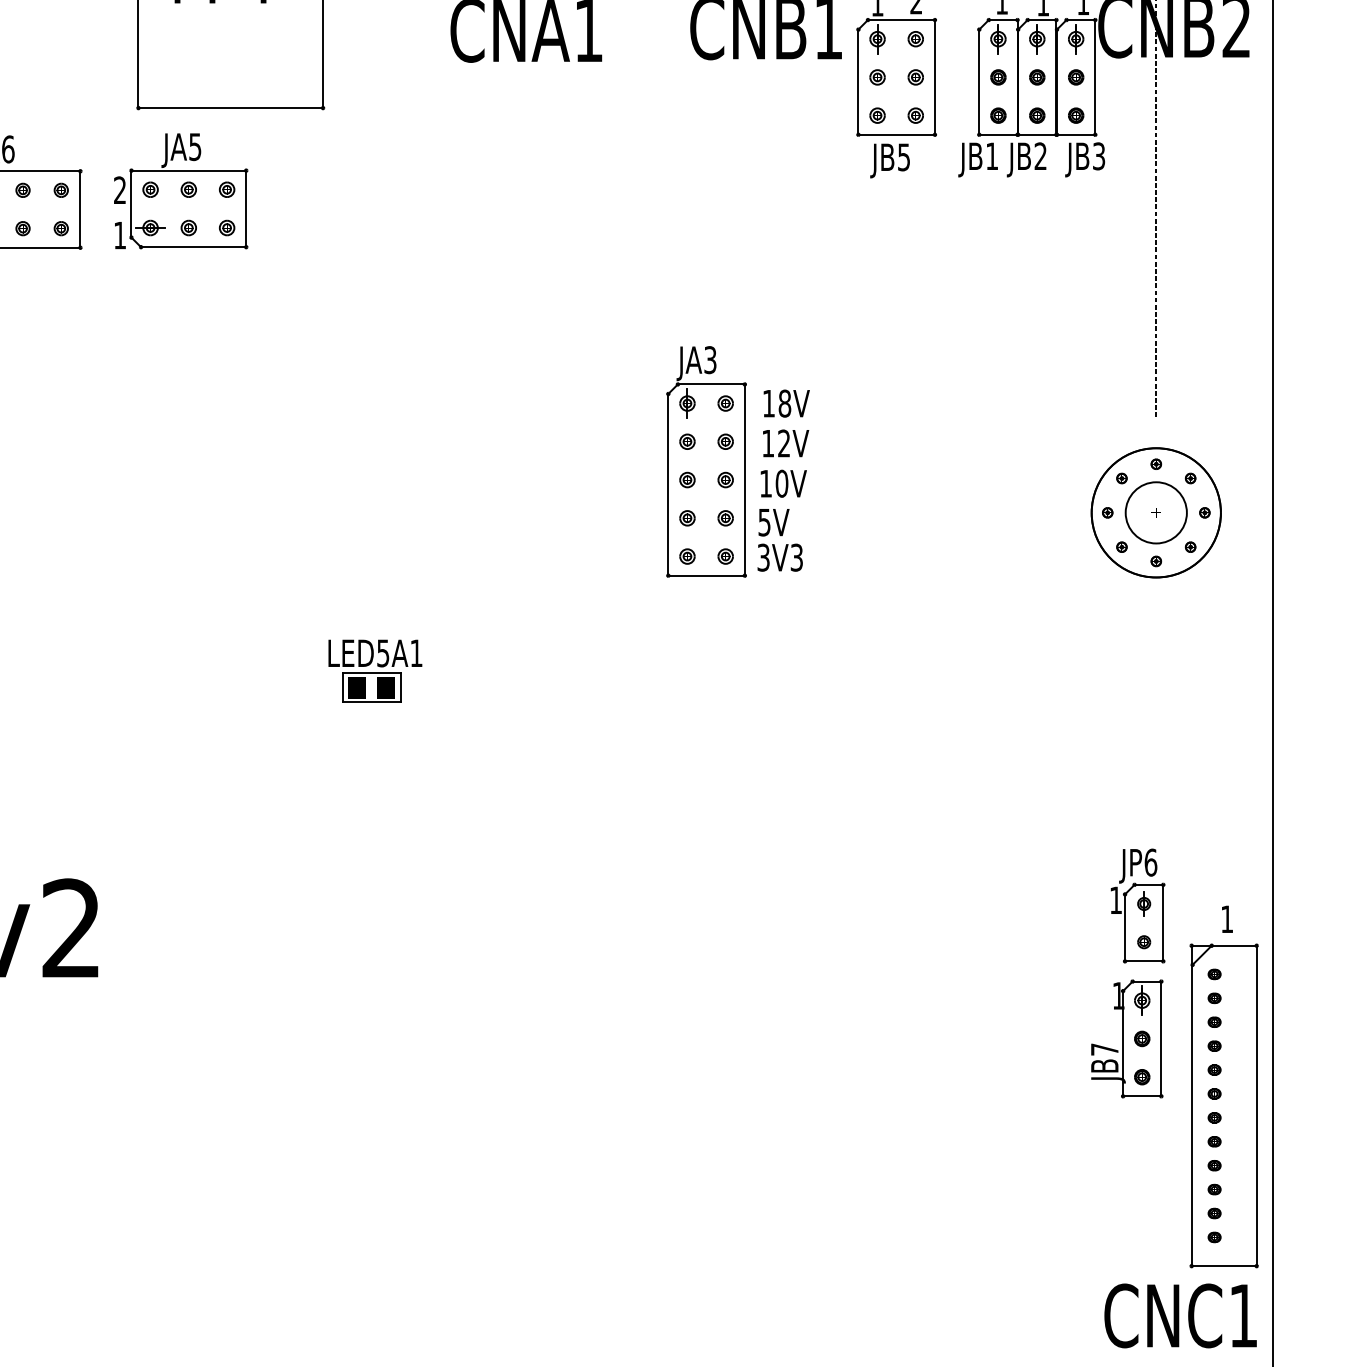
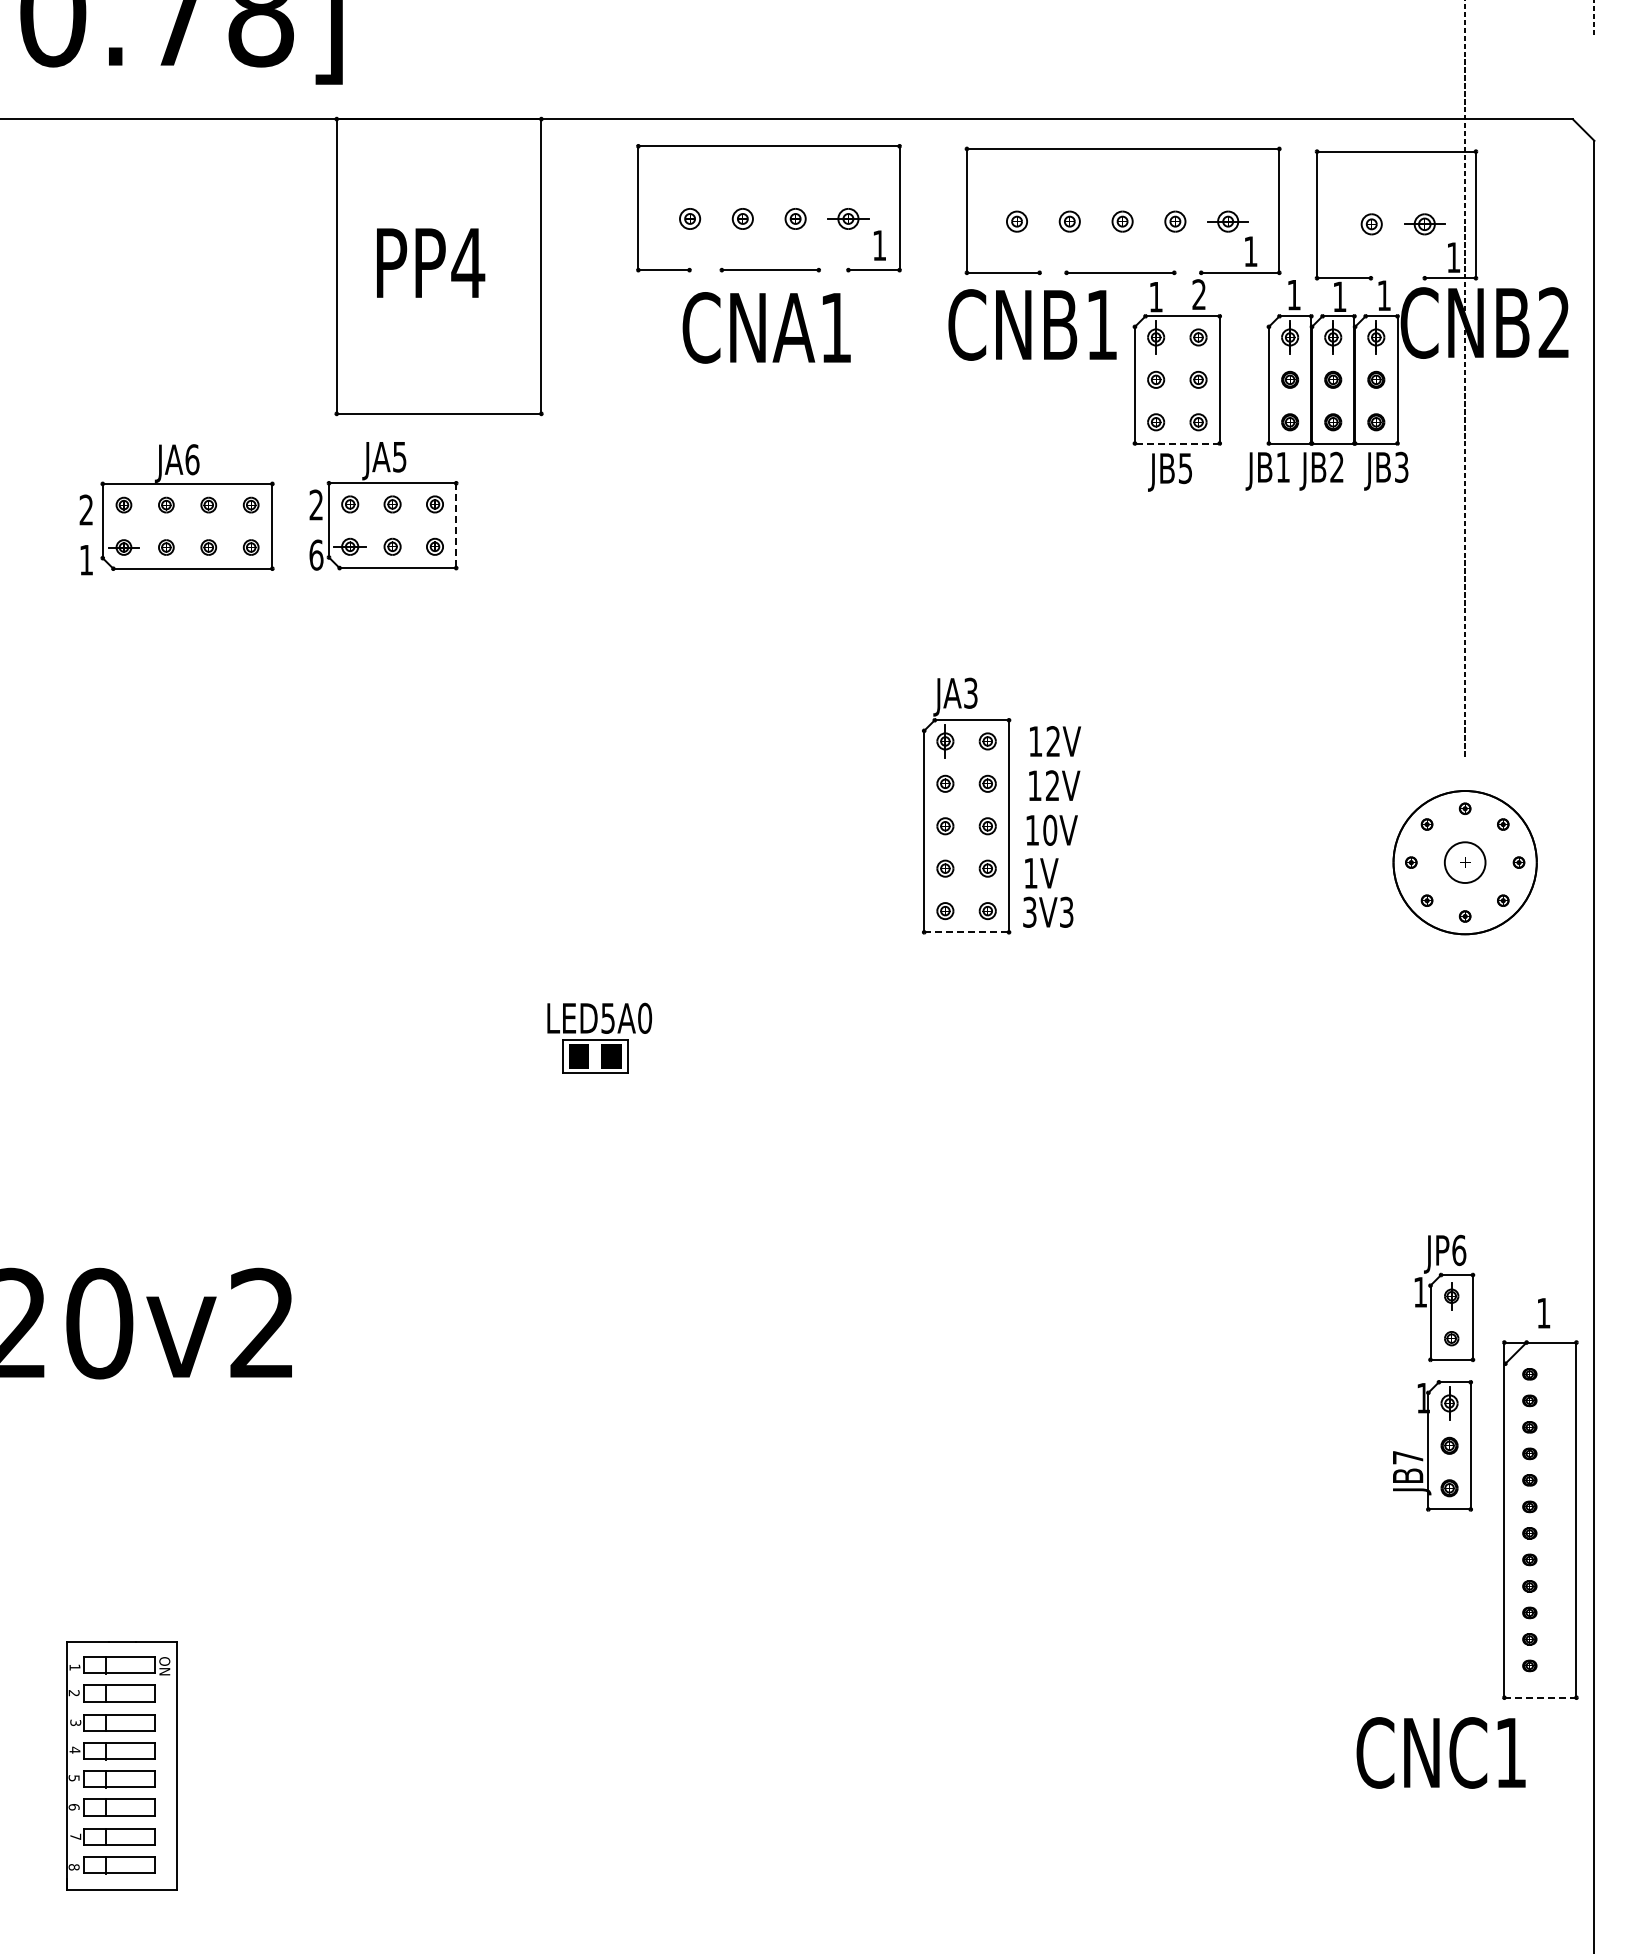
line: (895, 134) -> (1176, 443), solid -> dashed
line: (246, 209) -> (456, 526), solid -> dashed
text: (120, 234) -> (316, 554), 1 -> 6
text: (784, 403) -> (1053, 741), 18V -> 12V
circle: (1156, 512) -> (1465, 862), size x0.6
text: (764, 522) -> (1030, 873), 5V -> 1V
line: (707, 575) -> (967, 932), solid -> dashed
text: (416, 652) -> (645, 1017), LED5A1 -> LED5A0
line: (1224, 1265) -> (1540, 1697), solid -> dashed
text: (1180, 1315) -> (1440, 1752), moved

